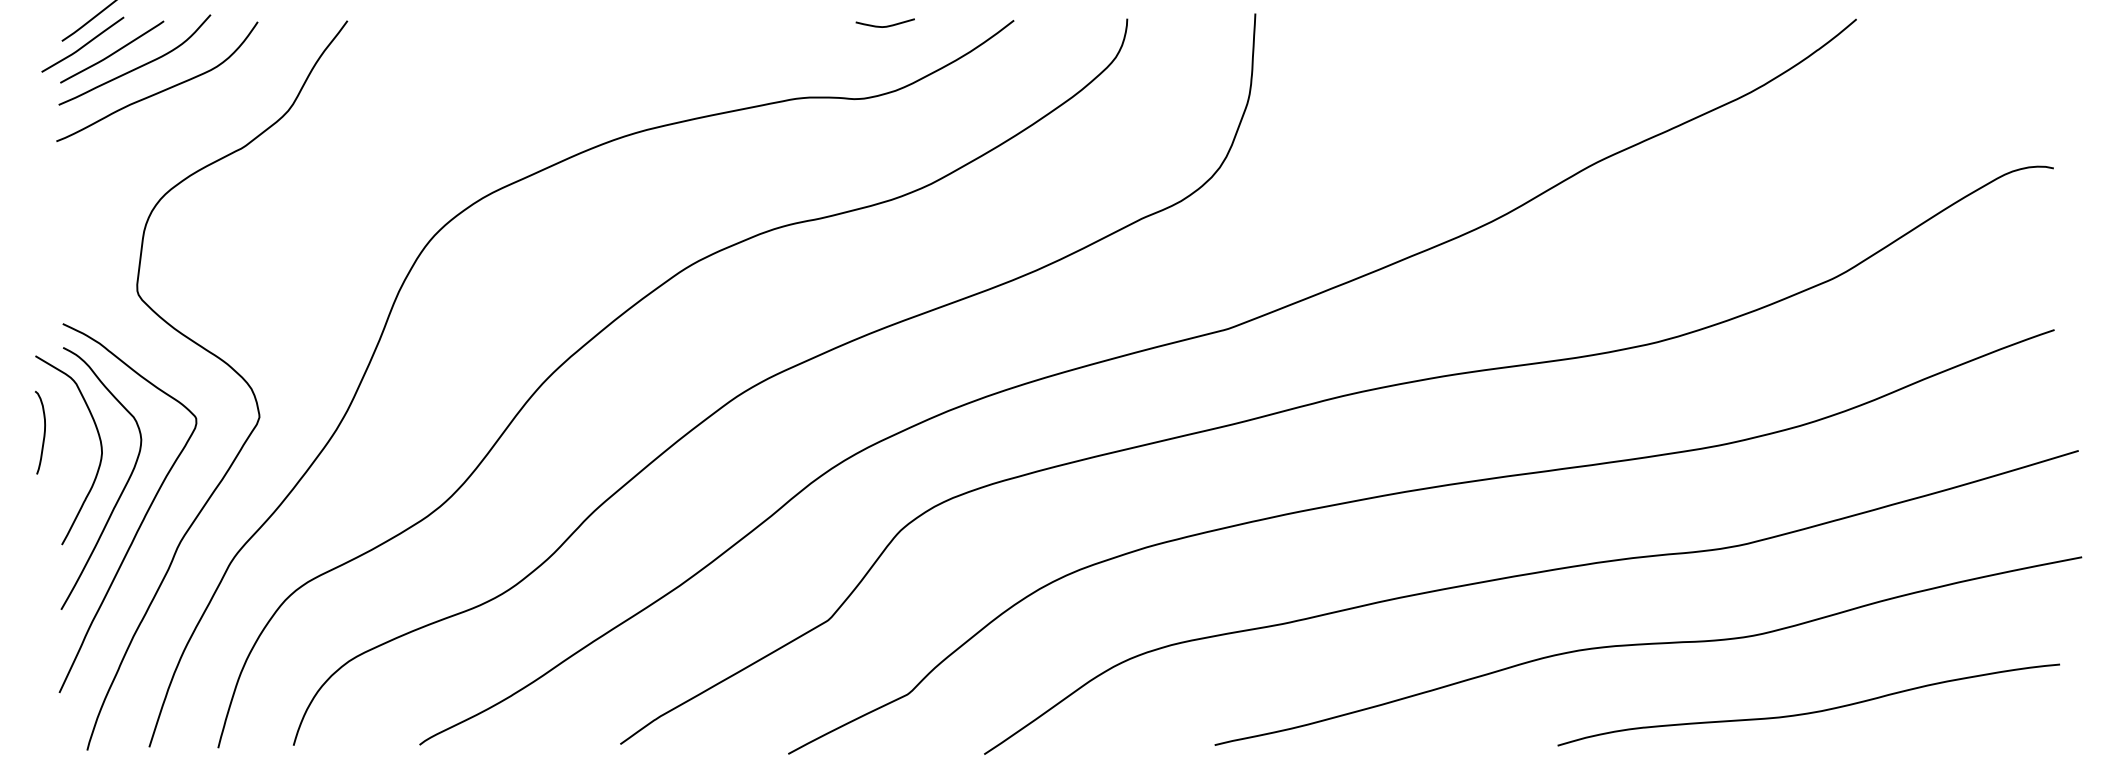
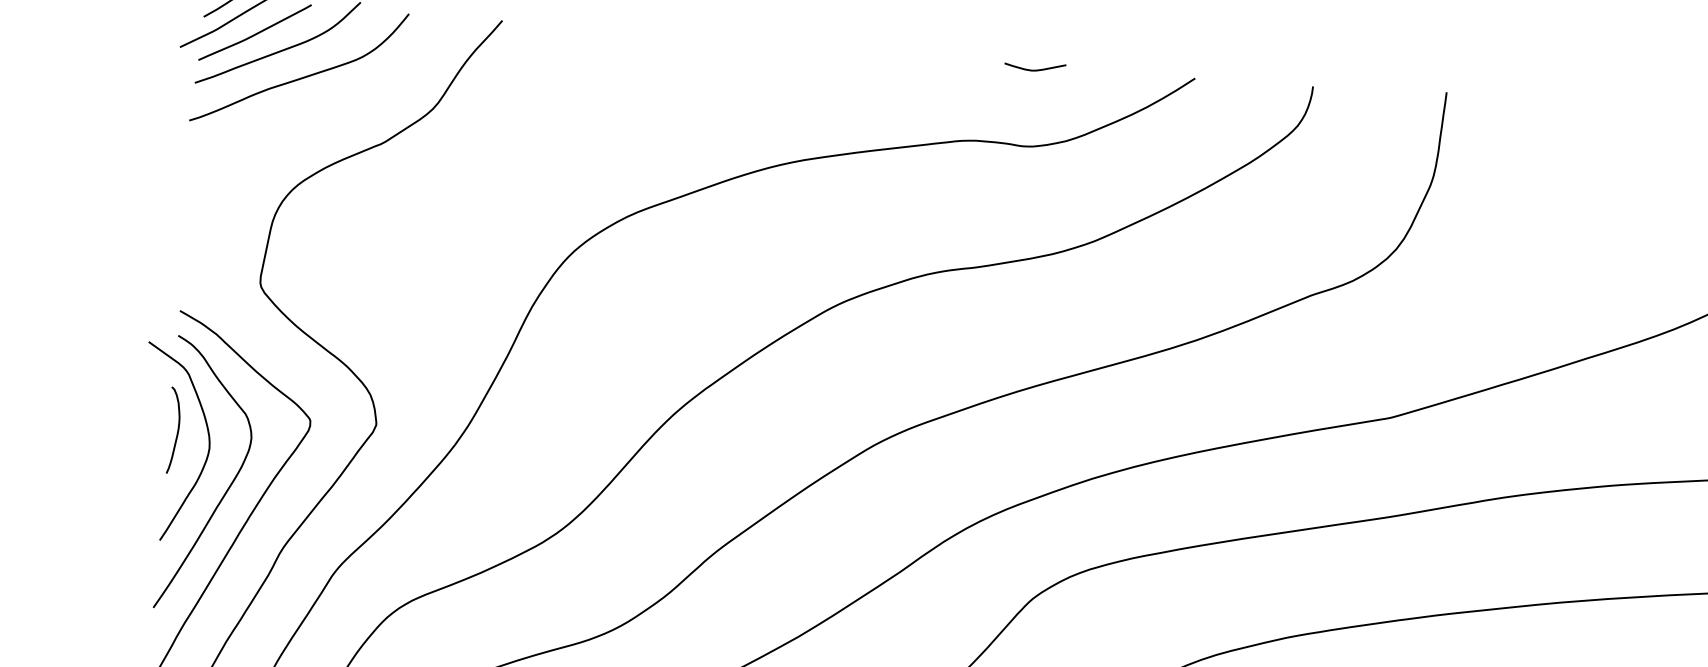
curve: (886, 25) -> (1036, 69), moved
curve: (43, 432) -> (176, 430), moved

